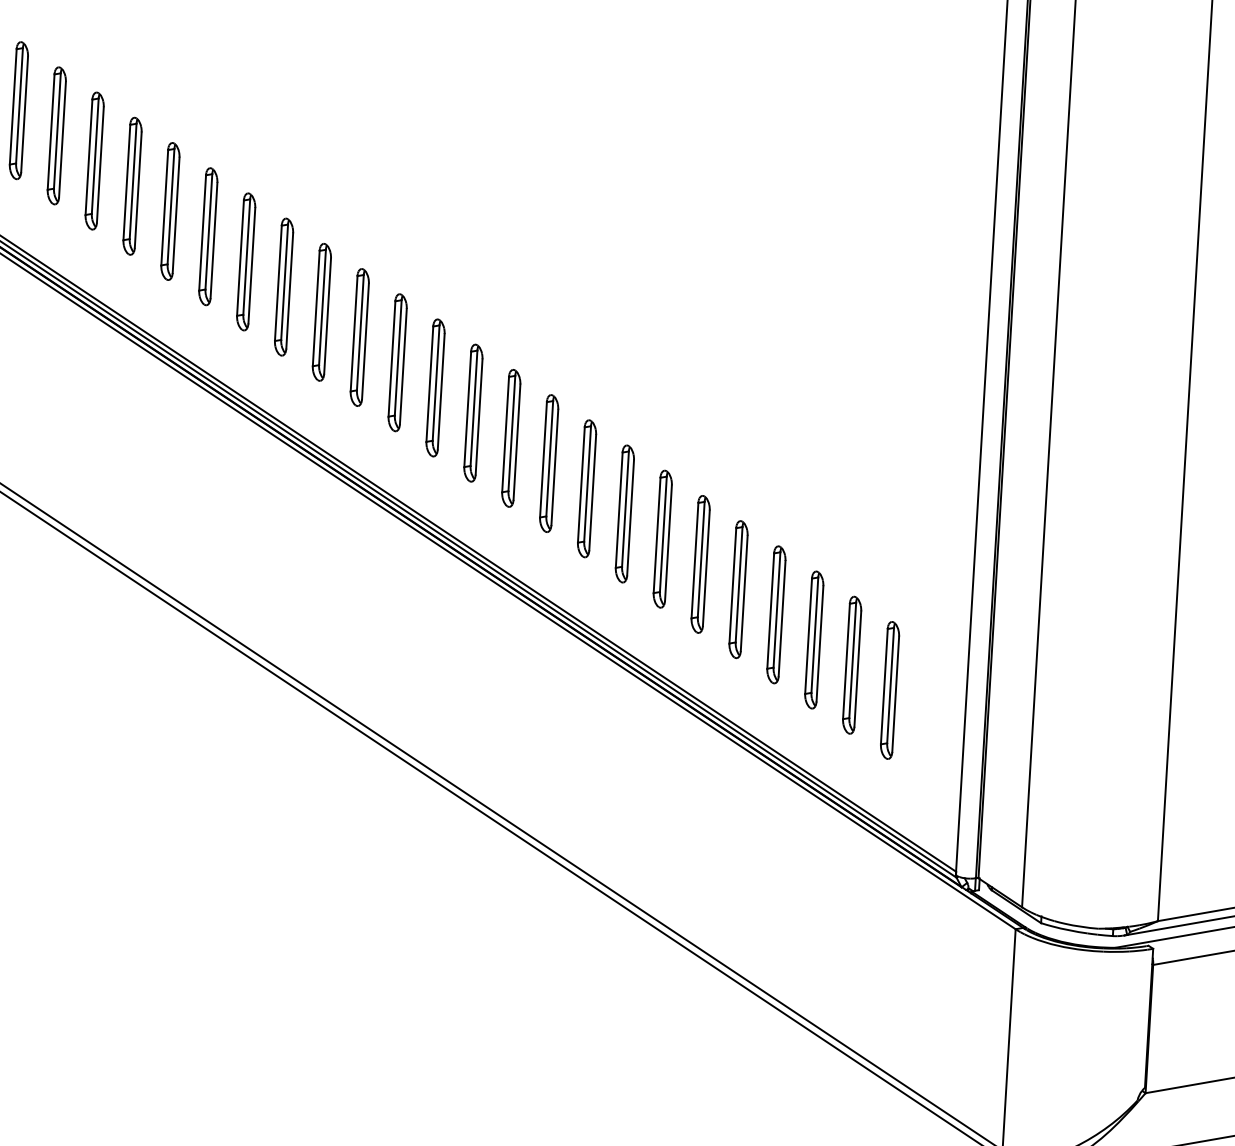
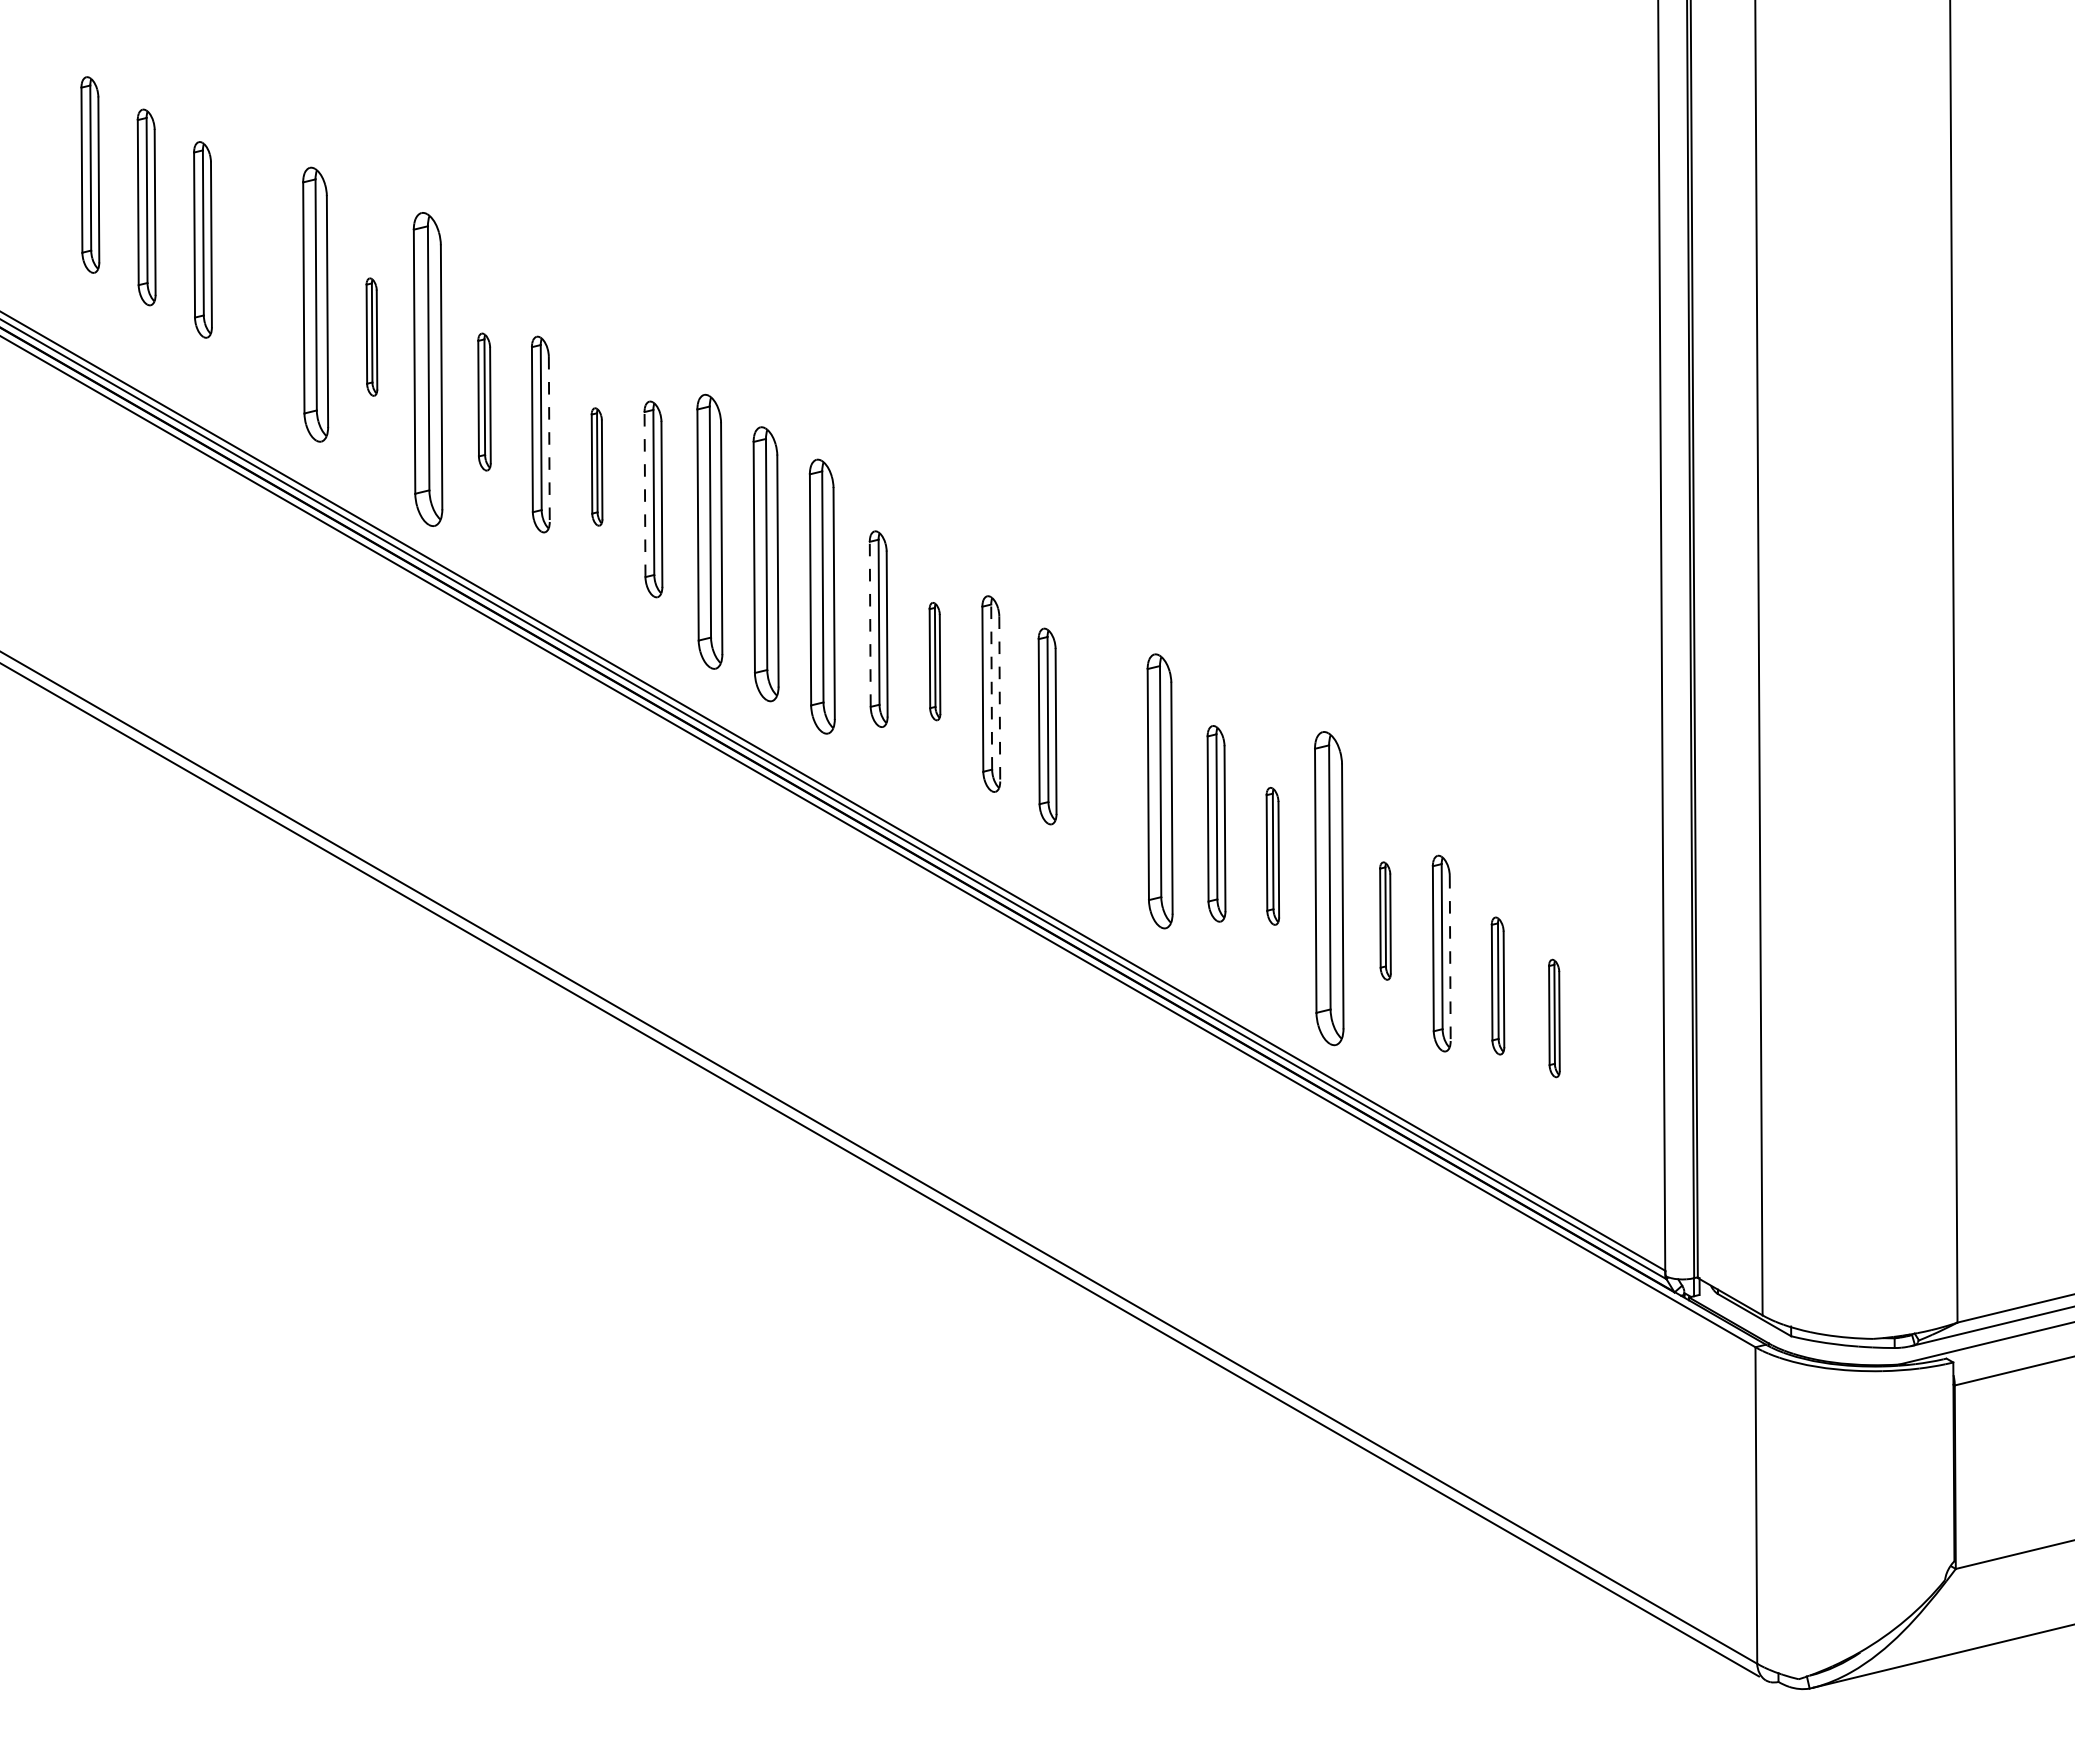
part: (19, 110) -> (259, 272), removed
part: (56, 135) -> (315, 304), size x1.4
part: (94, 160) -> (371, 336), size x0.6
part: (132, 186) -> (428, 369), size x1.6
part: (170, 211) -> (484, 401), size x0.7
line: (214, 240) -> (549, 439), solid -> dashed
part: (245, 261) -> (596, 466), size x0.6
line: (278, 283) -> (645, 494), solid -> dashed
part: (321, 312) -> (709, 531), size x1.4
part: (359, 337) -> (765, 564), size x1.4
part: (397, 362) -> (822, 596), size x1.4
line: (430, 384) -> (870, 624), solid -> dashed
part: (473, 413) -> (934, 661), size x0.6
line: (511, 433) -> (991, 687), solid -> dashed
line: (516, 441) -> (999, 698), solid -> dashed
part: (586, 488) -> (1103, 758), removed
part: (625, 514) -> (1160, 791), size x1.4
part: (700, 564) -> (1272, 856), size x0.7
part: (738, 589) -> (1328, 888), size x1.6
part: (776, 614) -> (1385, 920), size x0.6
line: (820, 643) -> (1450, 958), solid -> dashed
part: (851, 664) -> (1497, 985), size x0.7
part: (890, 690) -> (1554, 1018), size x0.6

